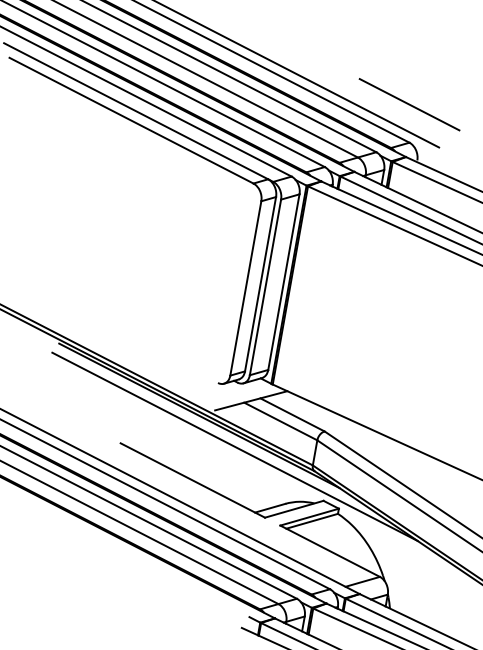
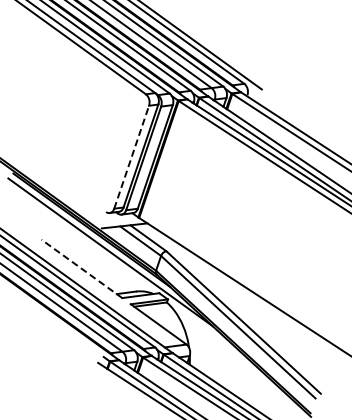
line: (408, 104) -> (247, 60), removed
line: (245, 287) -> (131, 156), solid -> dashed
line: (192, 479) -> (81, 268), solid -> dashed

